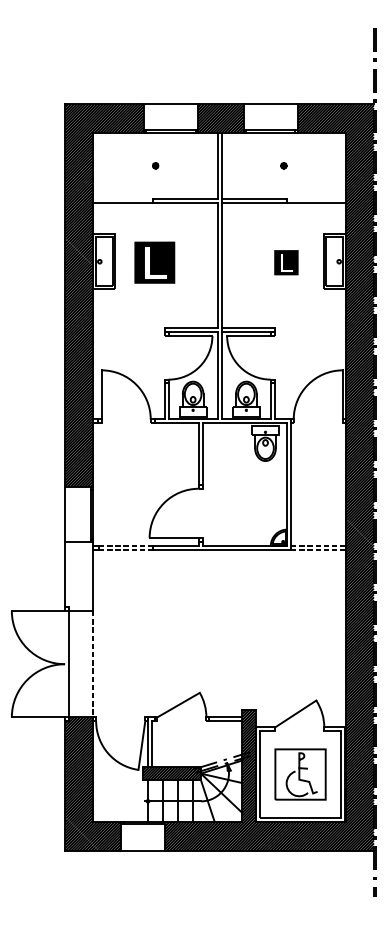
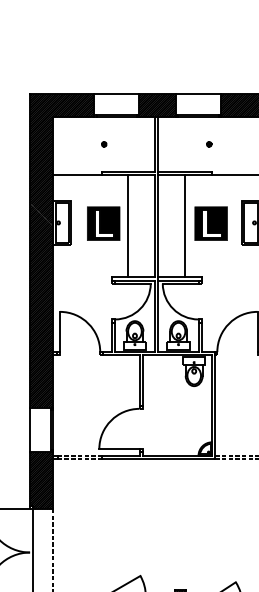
part: (286, 262) -> (211, 223), size x1.67
line: (185, 265) -> (128, 226), added
line: (254, 265) -> (185, 226), added
hatch: (79, 576) -> (41, 480), added

